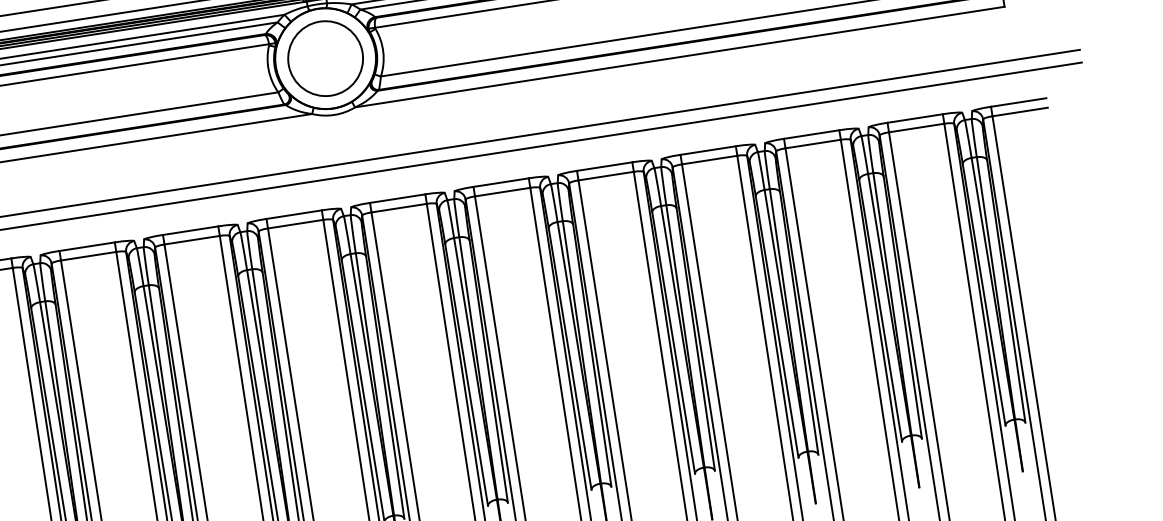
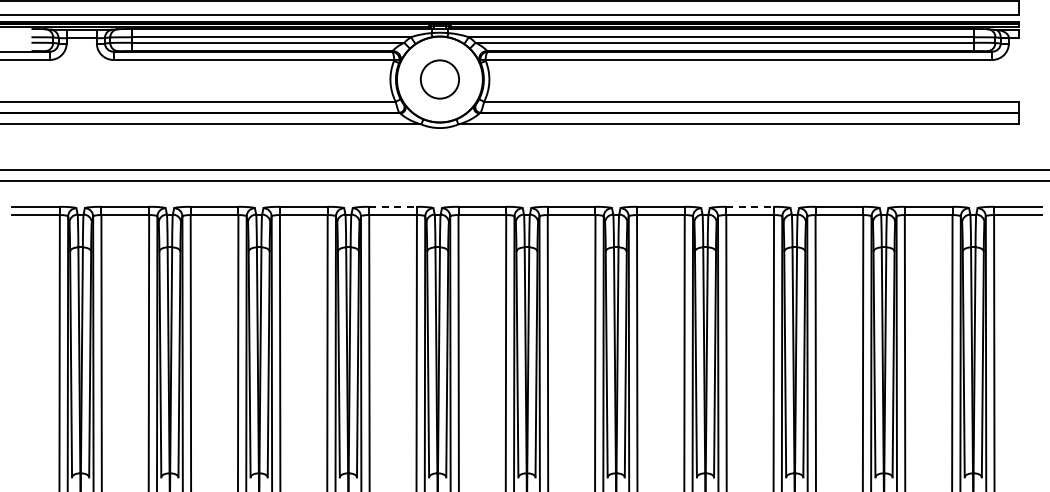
circle: (325, 58) -> (439, 79), size x0.6
line: (708, 150) -> (750, 206), solid -> dashed
line: (294, 214) -> (393, 206), solid -> dashed

